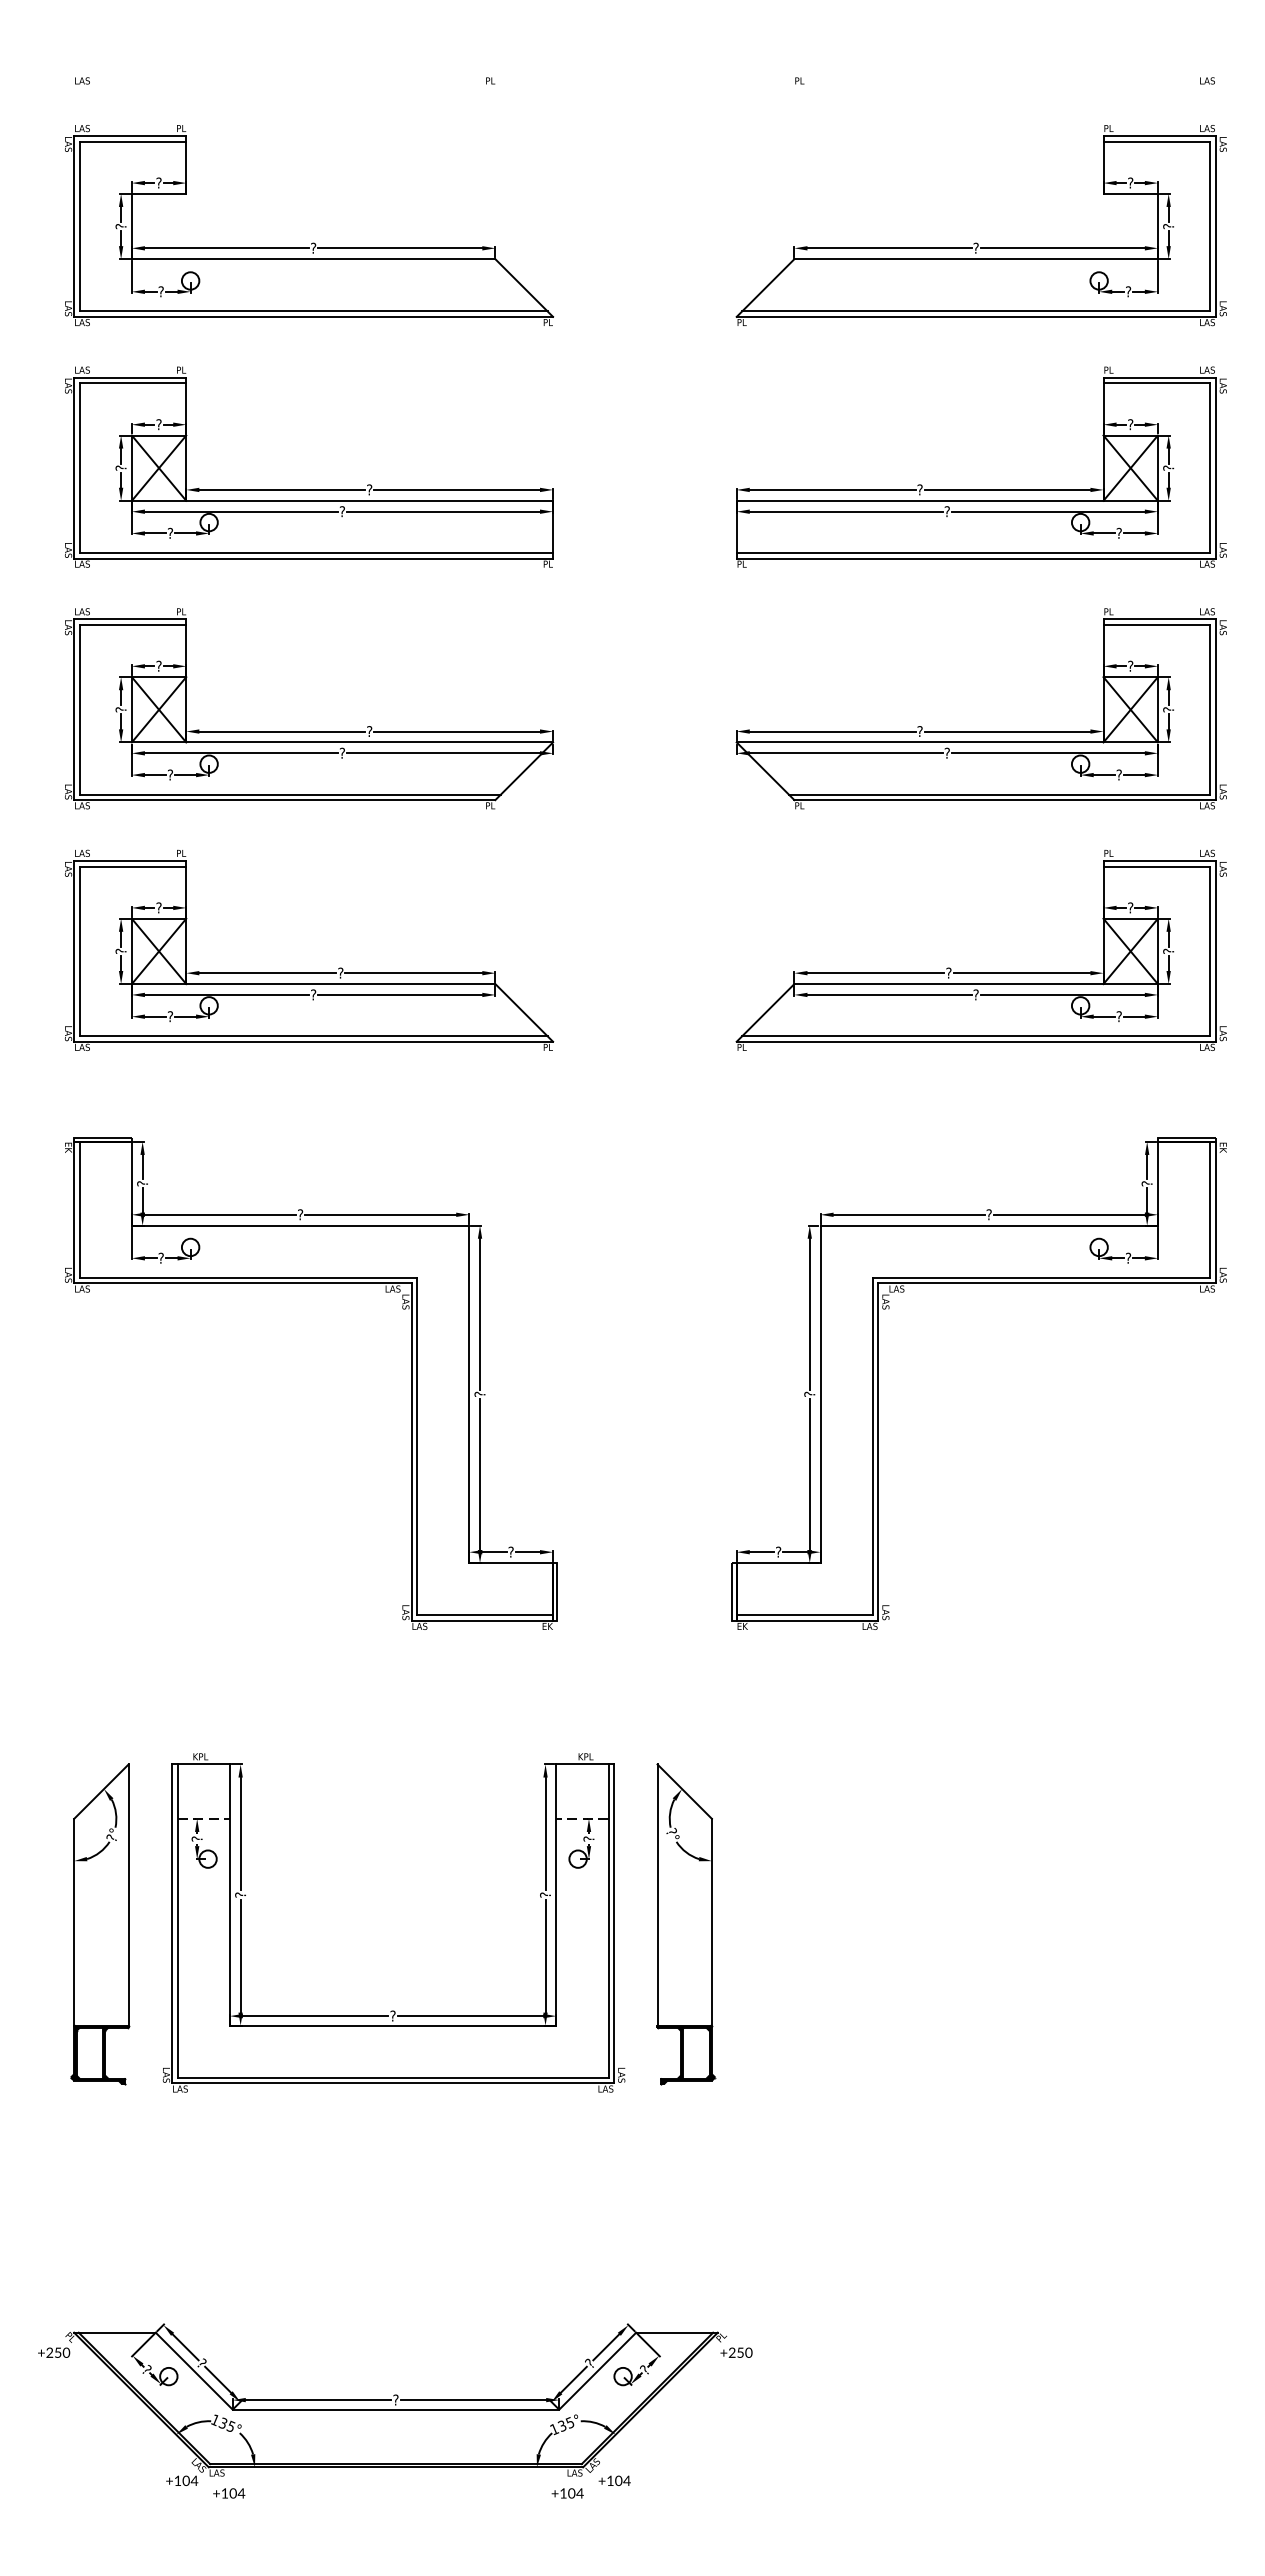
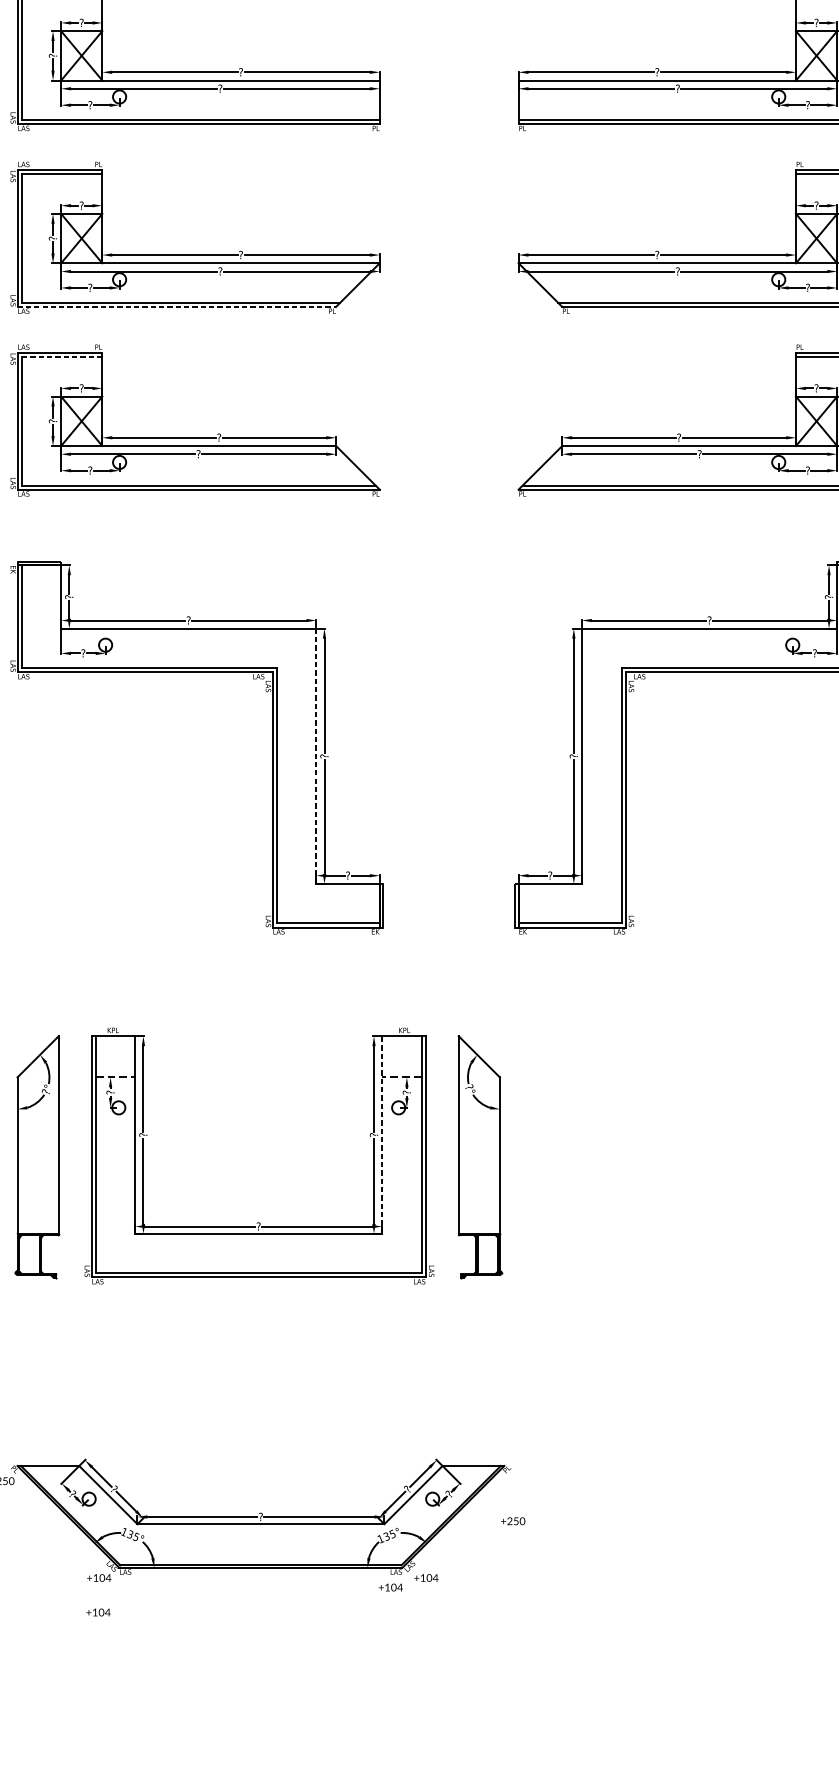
line: (284, 800) -> (176, 307), solid -> dashed
line: (132, 866) -> (61, 357), solid -> dashed
line: (469, 1394) -> (316, 756), solid -> dashed
line: (556, 1895) -> (382, 1135), solid -> dashed
text: (736, 2352) -> (513, 1521), moved
text: (229, 2493) -> (98, 1612), moved

